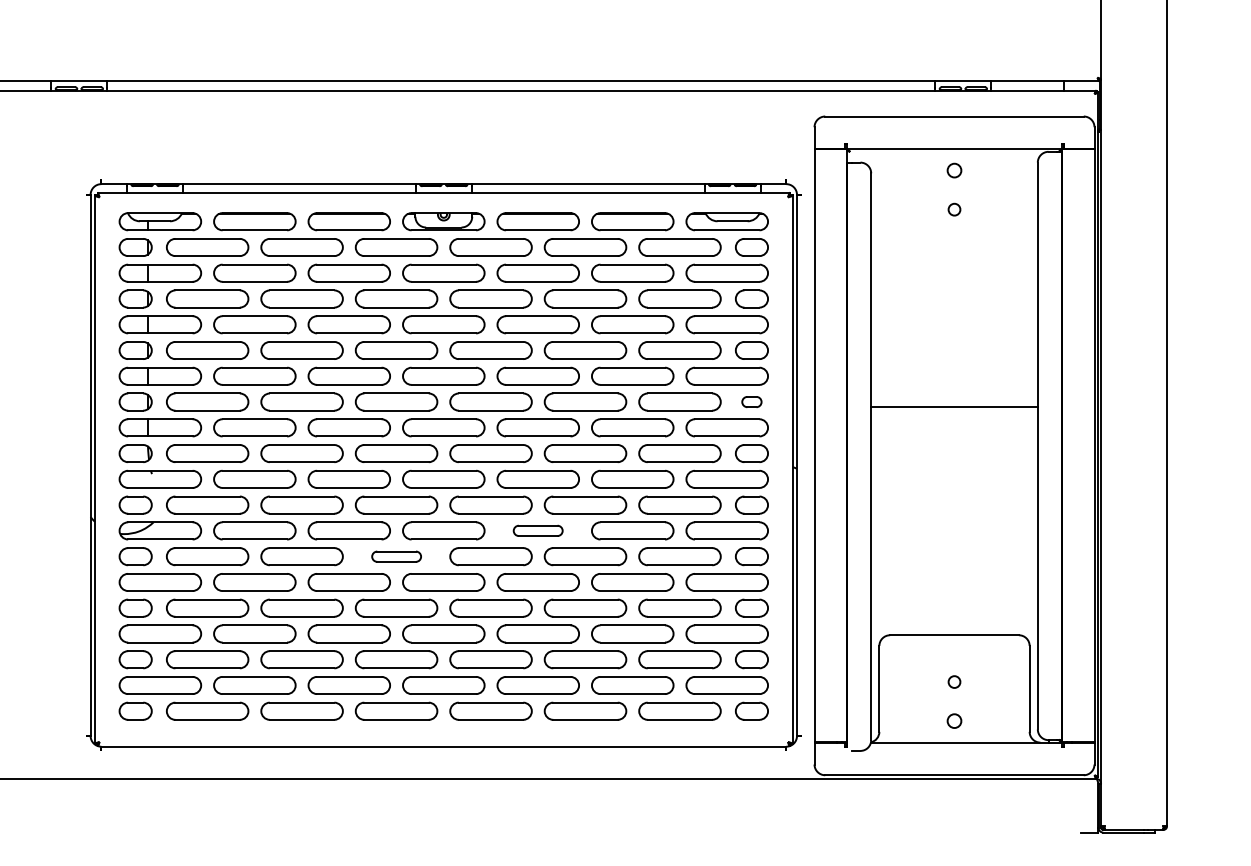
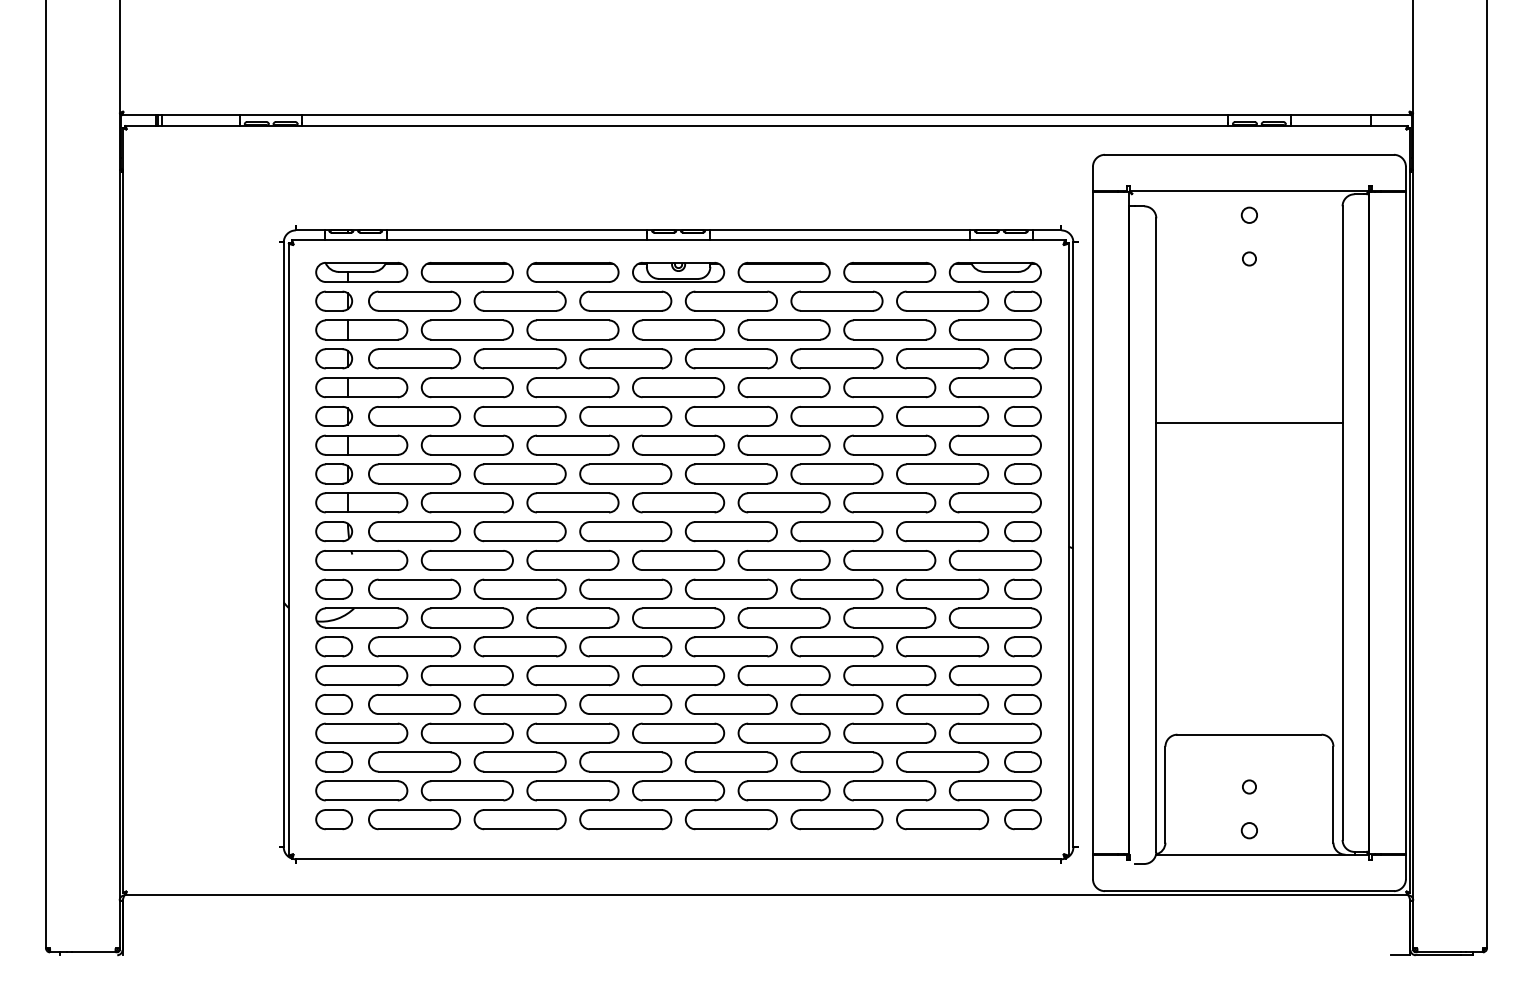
part: (751, 401) -> (1022, 473), size x1.67
line: (954, 406) -> (1249, 422), moved
part: (537, 530) -> (783, 617), size x1.67
part: (396, 556) -> (625, 646), size x1.67

